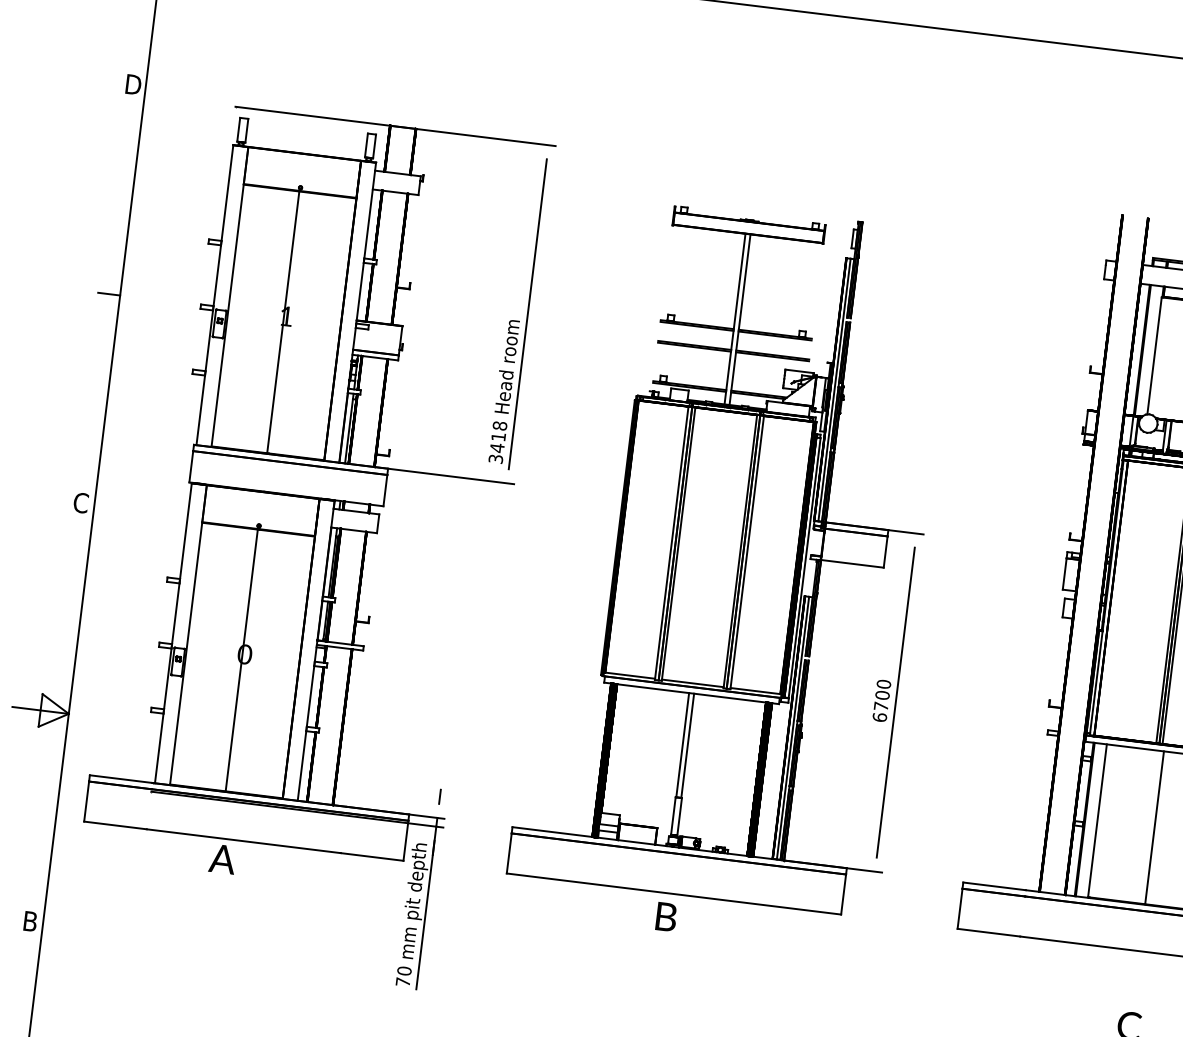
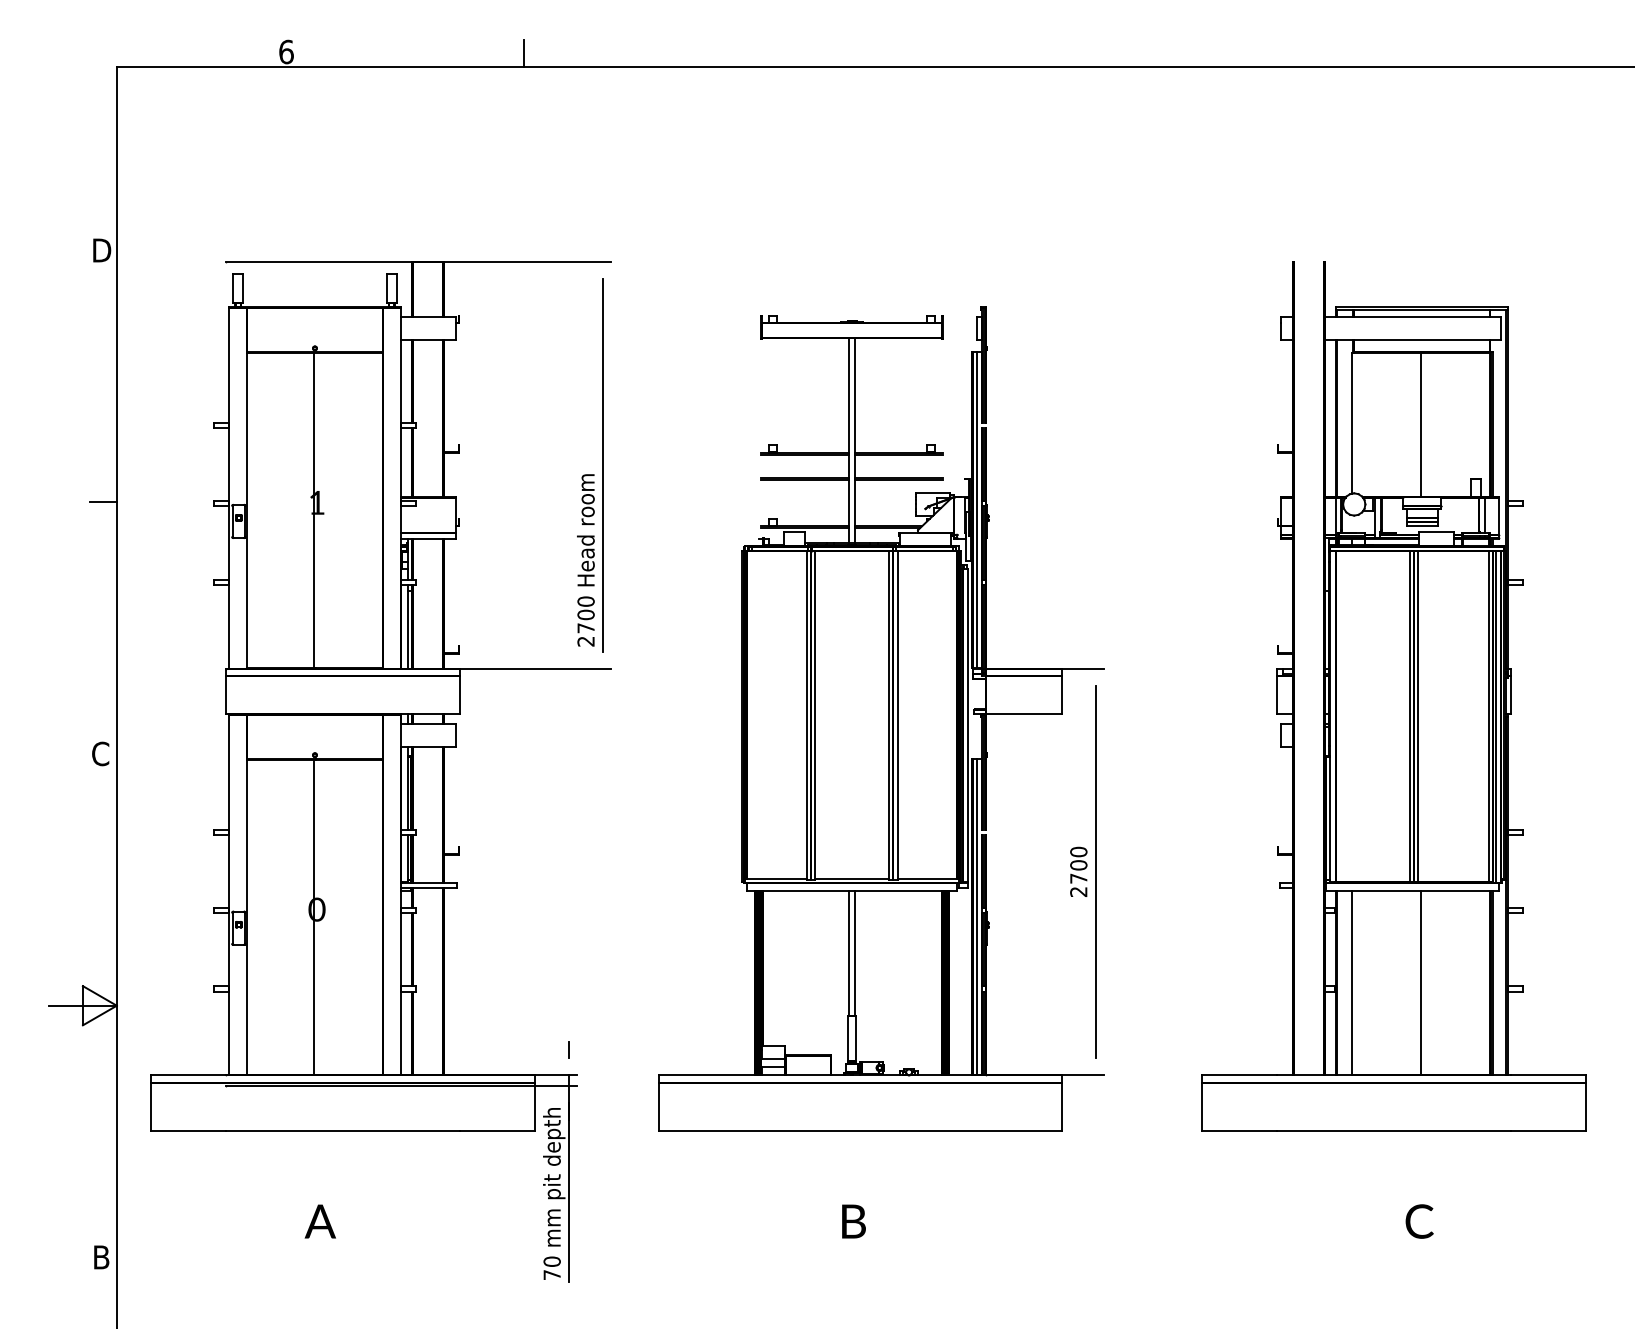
text: (497, 442) -> (585, 621), 3418 -> 2700
text: (879, 717) -> (1078, 891), 6700 -> 2700
text: (221, 859) -> (319, 1221), moved
text: (666, 916) -> (853, 1221), moved

